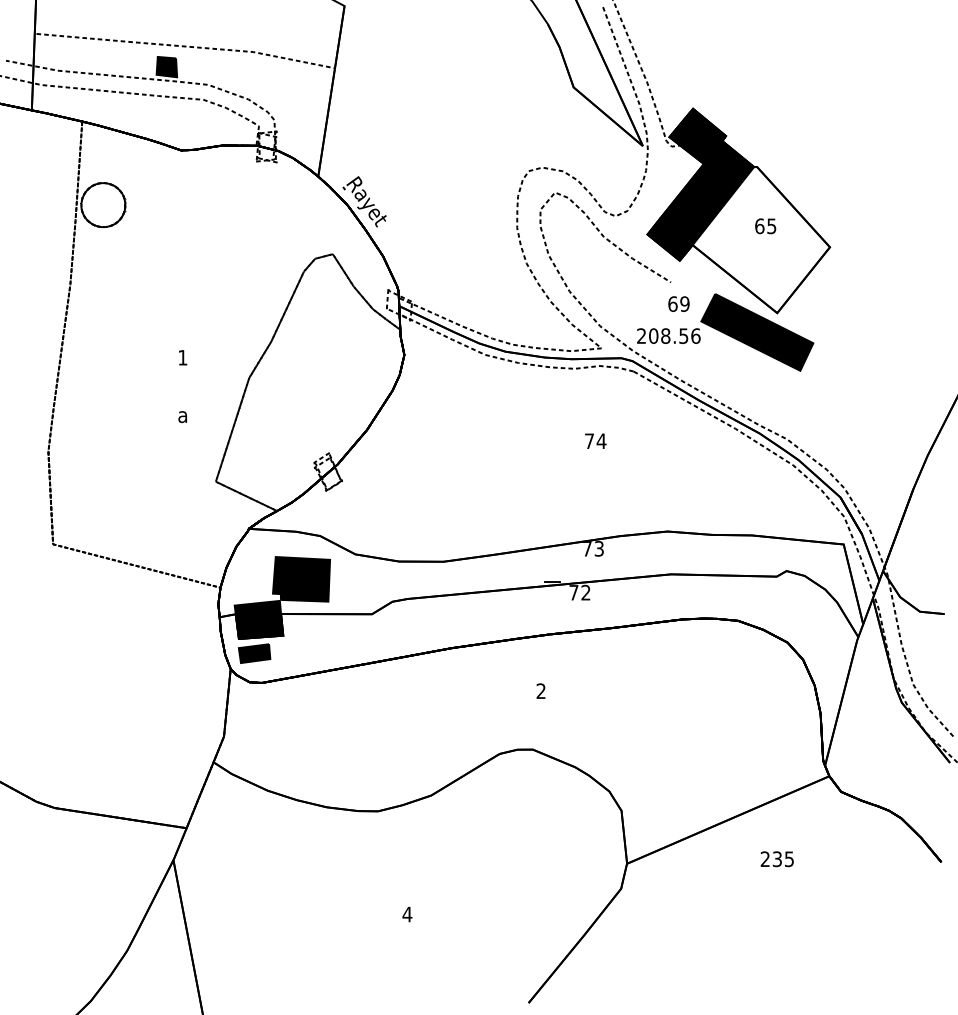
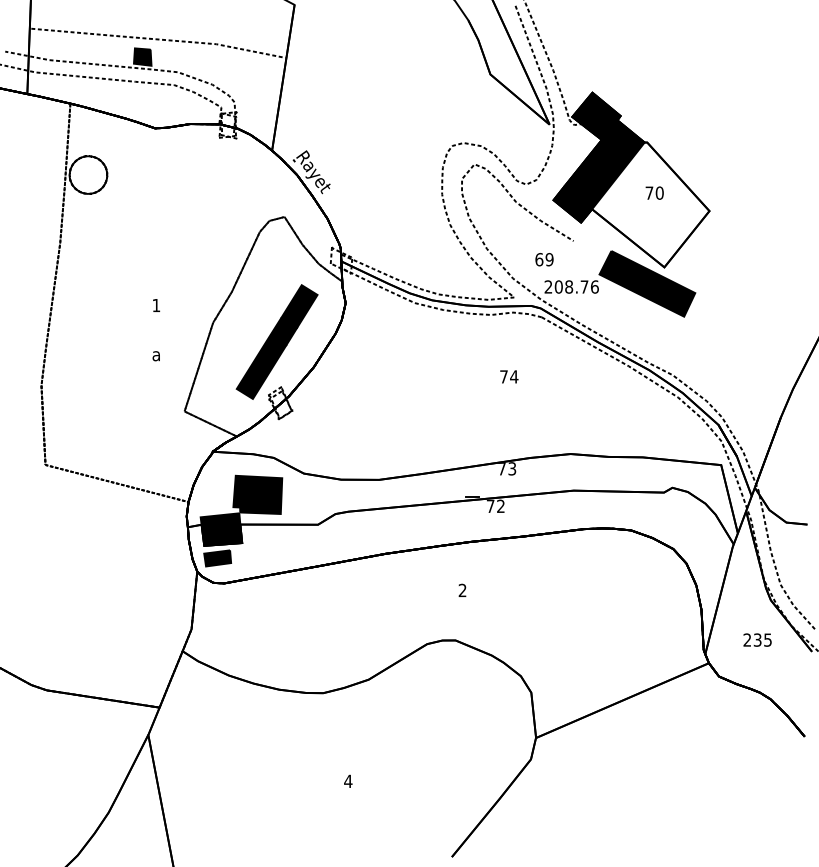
text: (765, 226) -> (654, 193), 65 -> 70
text: (678, 303) -> (544, 259), moved
text: (683, 335) -> (584, 286), 208.56 -> 208.76
part: (323, 400) -> (276, 342), added
text: (776, 859) -> (756, 640), moved

